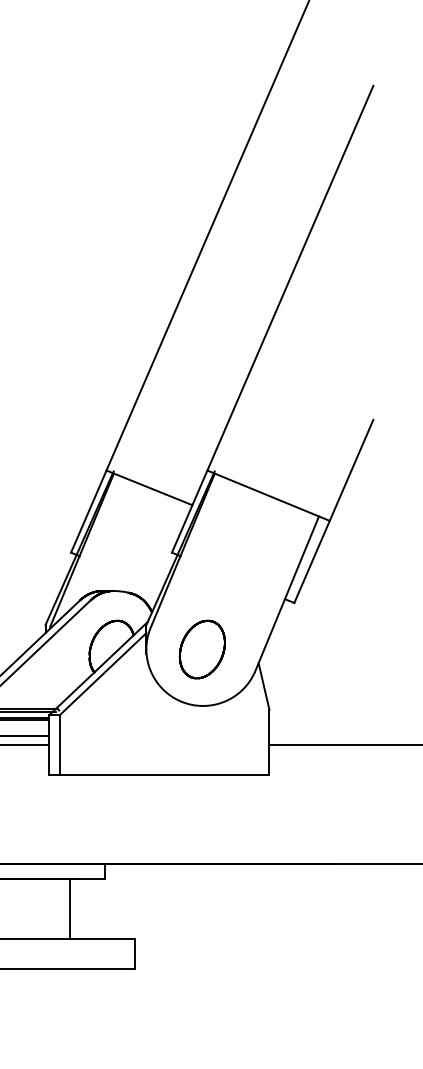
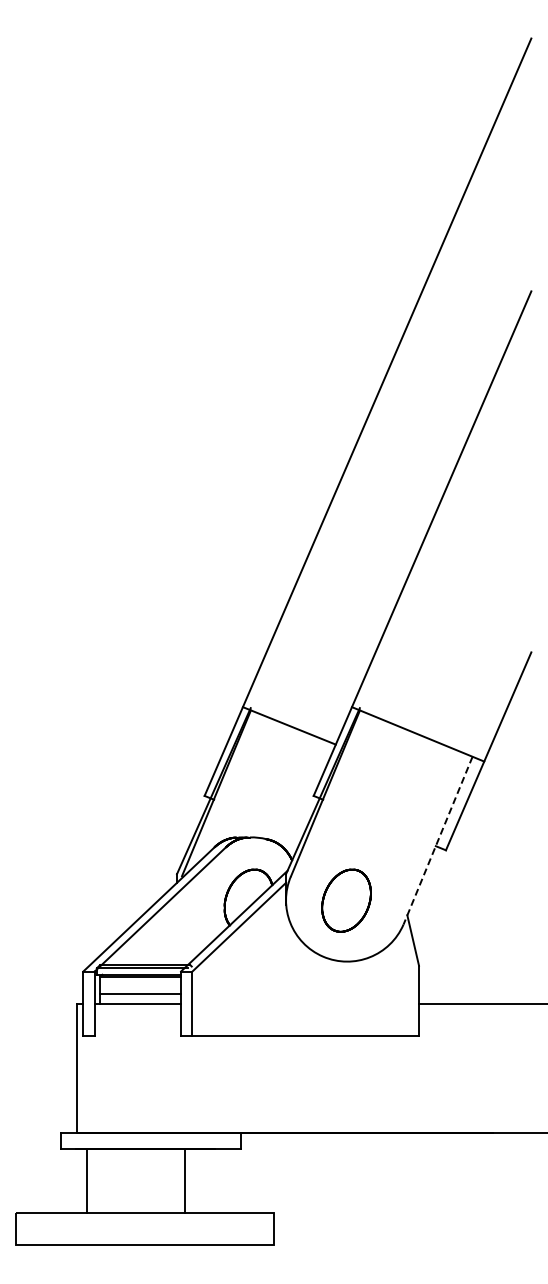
line: (287, 593) -> (438, 840), solid -> dashed
line: (70, 908) -> (185, 1180), moved

